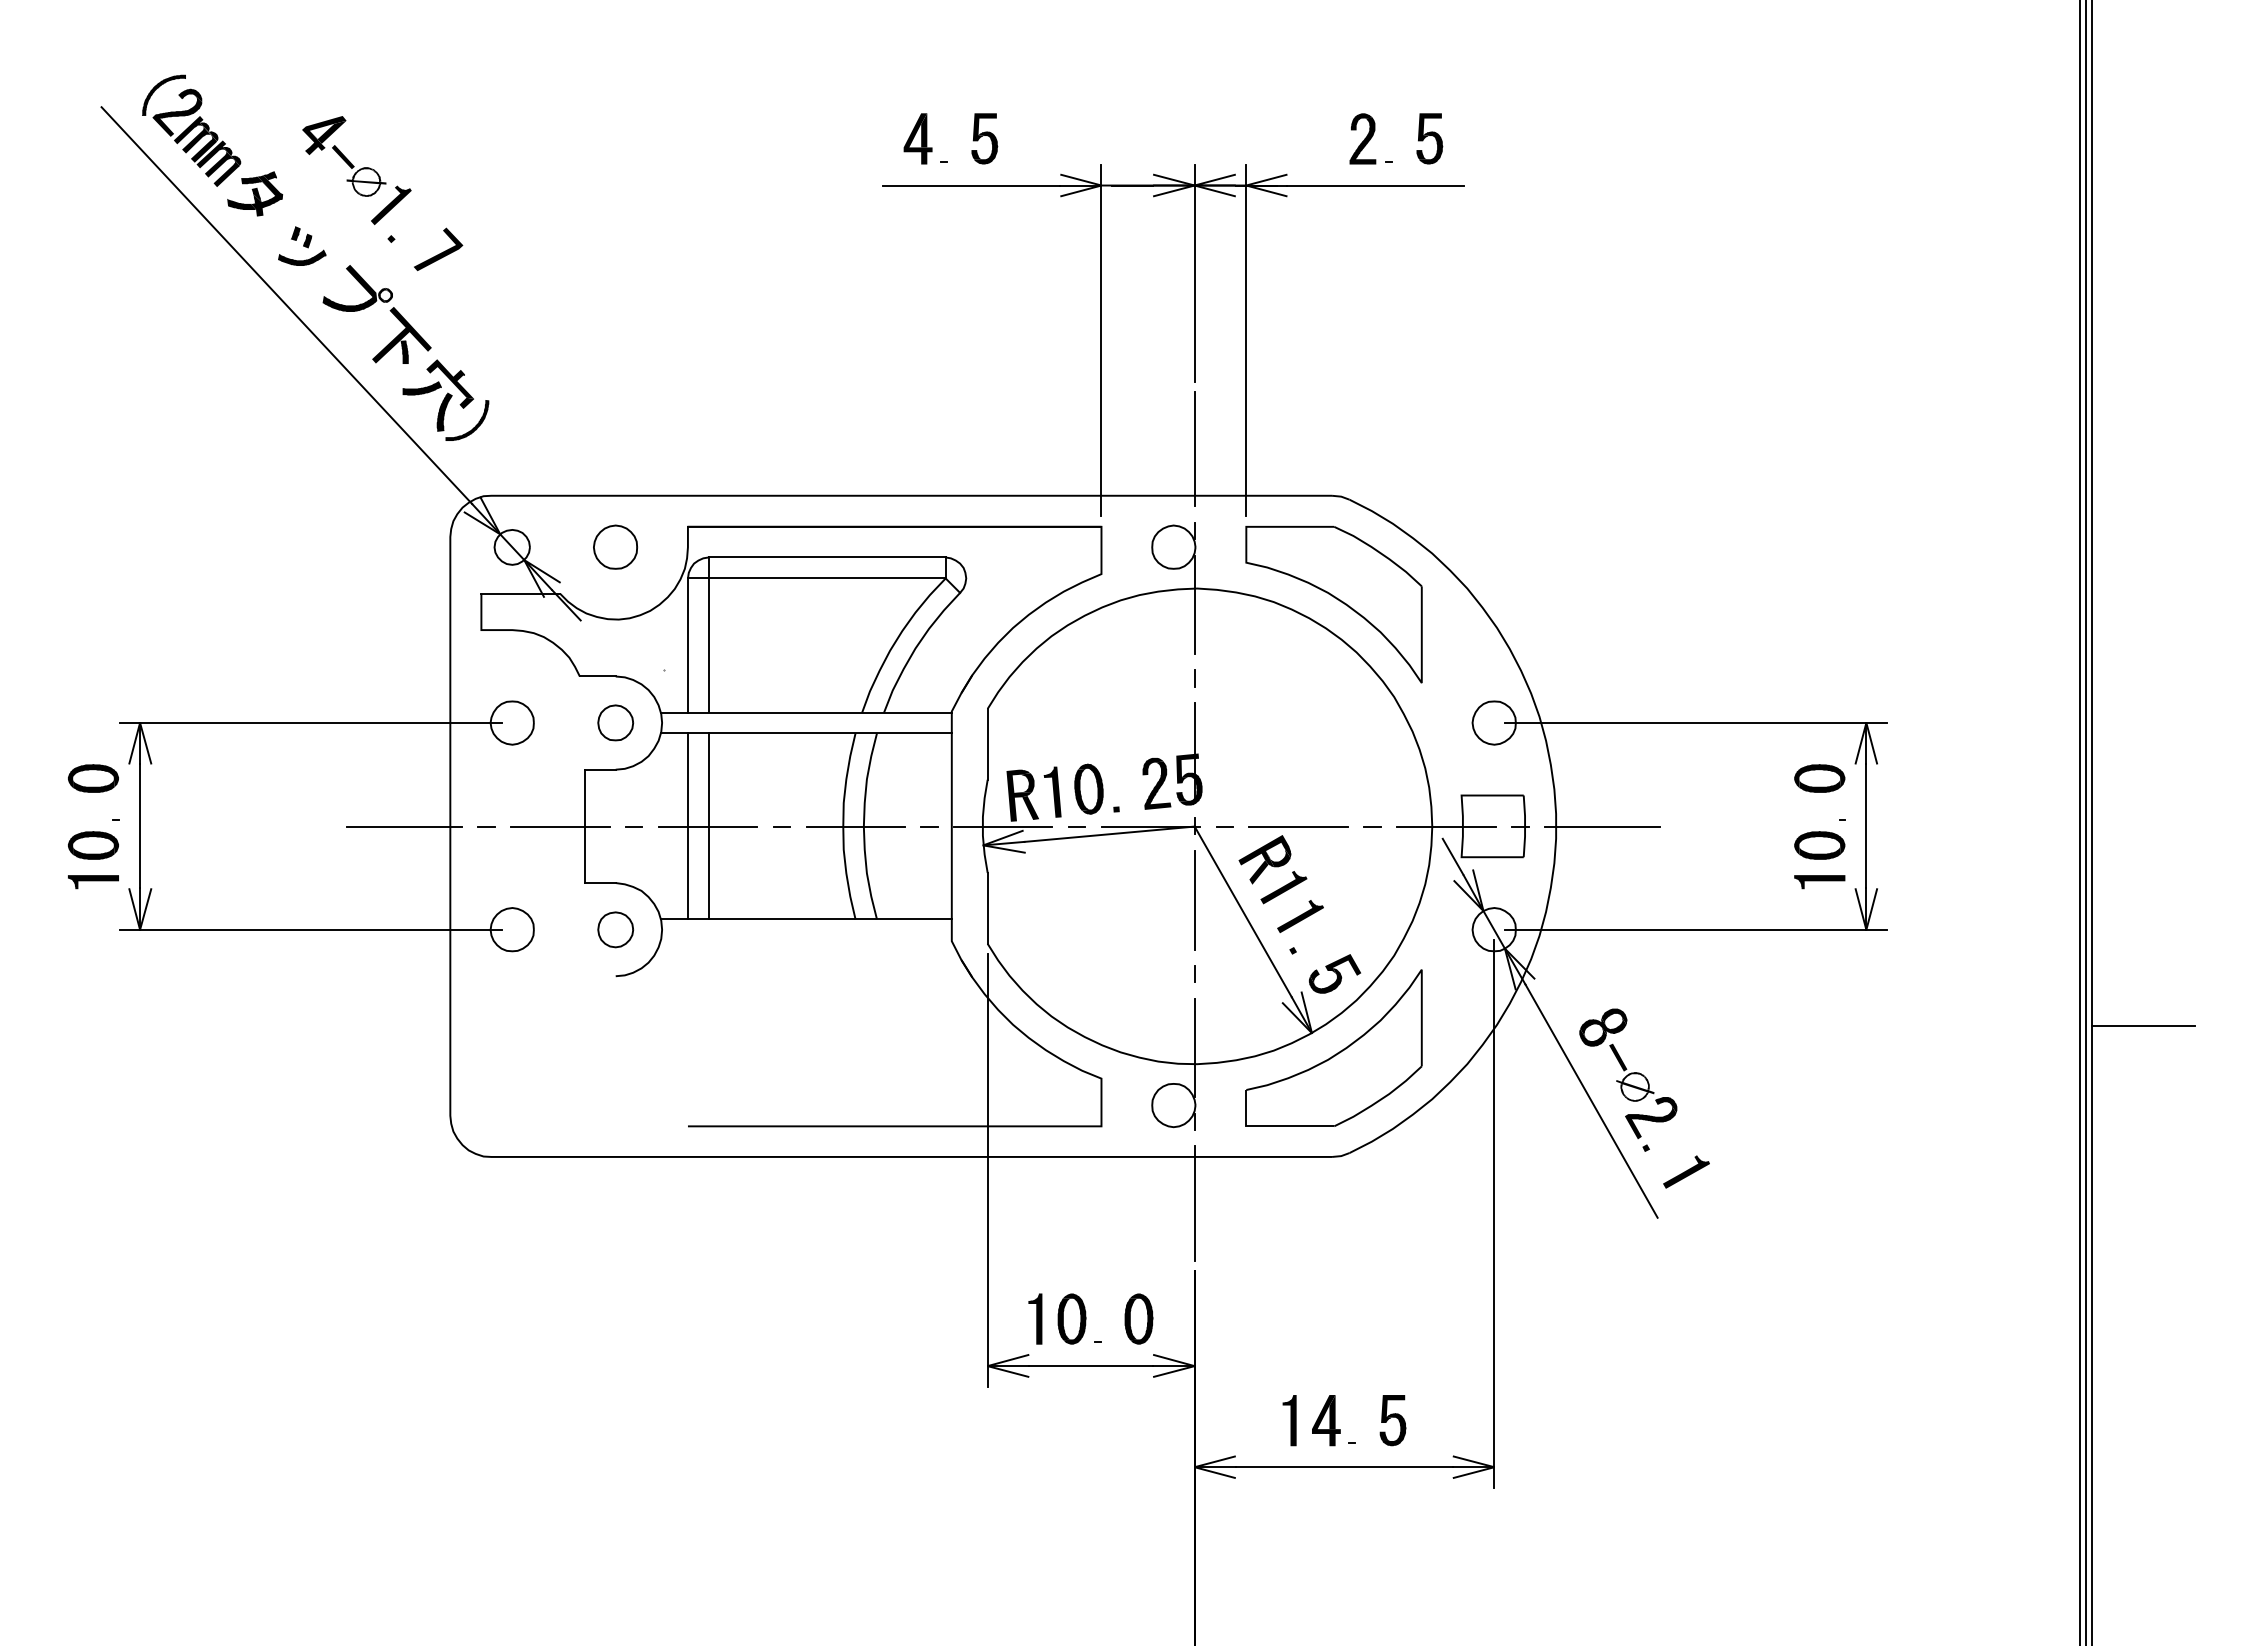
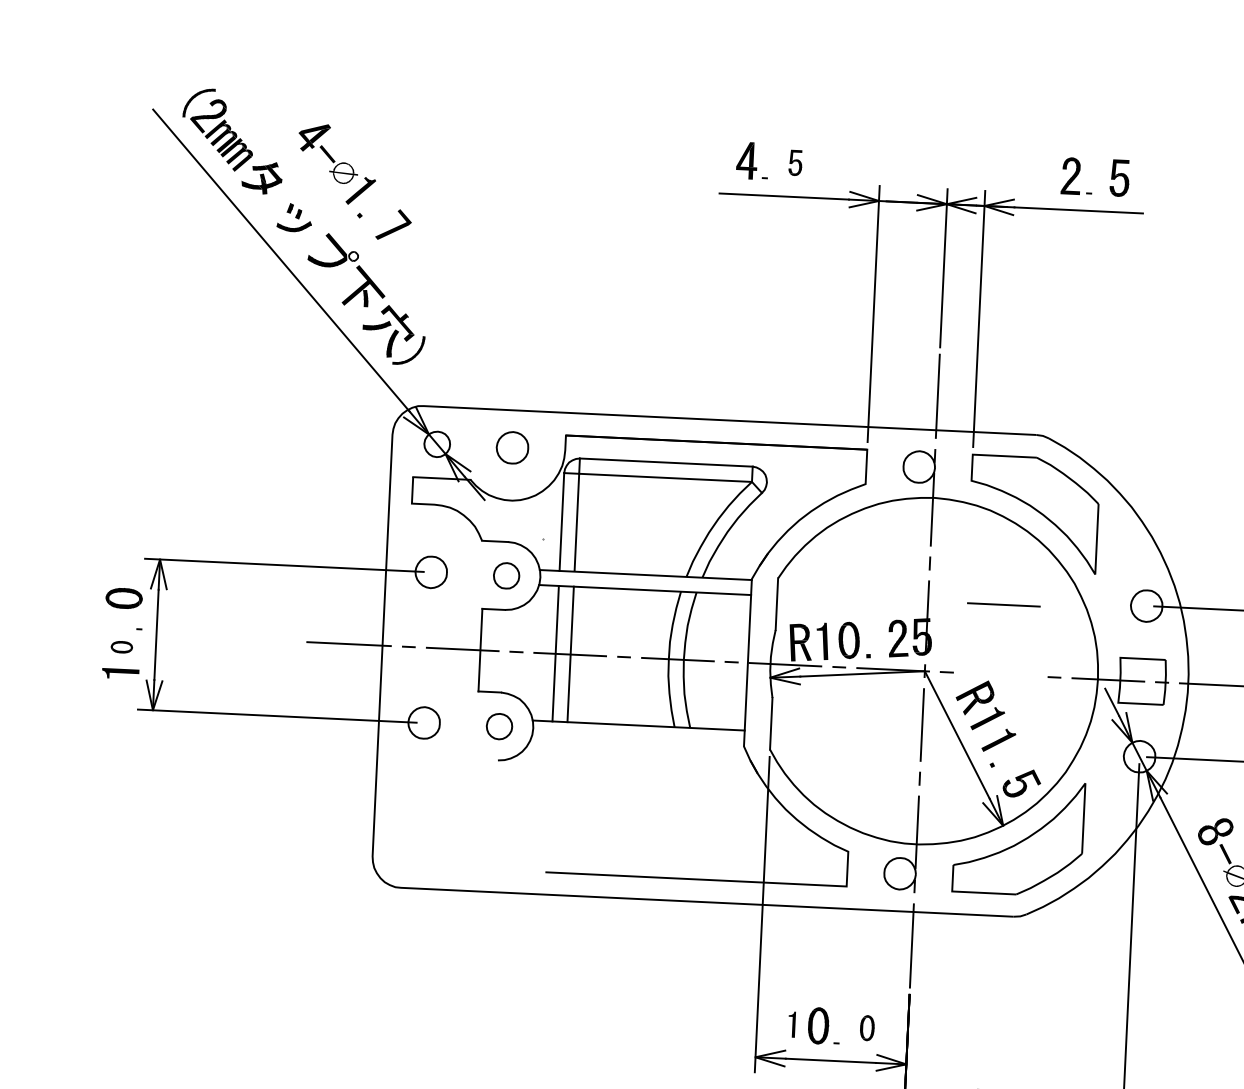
part: (984, 138) -> (795, 162), size x0.7
line: (1298, 826) -> (1003, 604), moved
part: (93, 845) -> (121, 647), size x0.6
part: (1035, 1318) -> (791, 1024), size x0.7
part: (1138, 1318) -> (867, 1027), size x0.7

